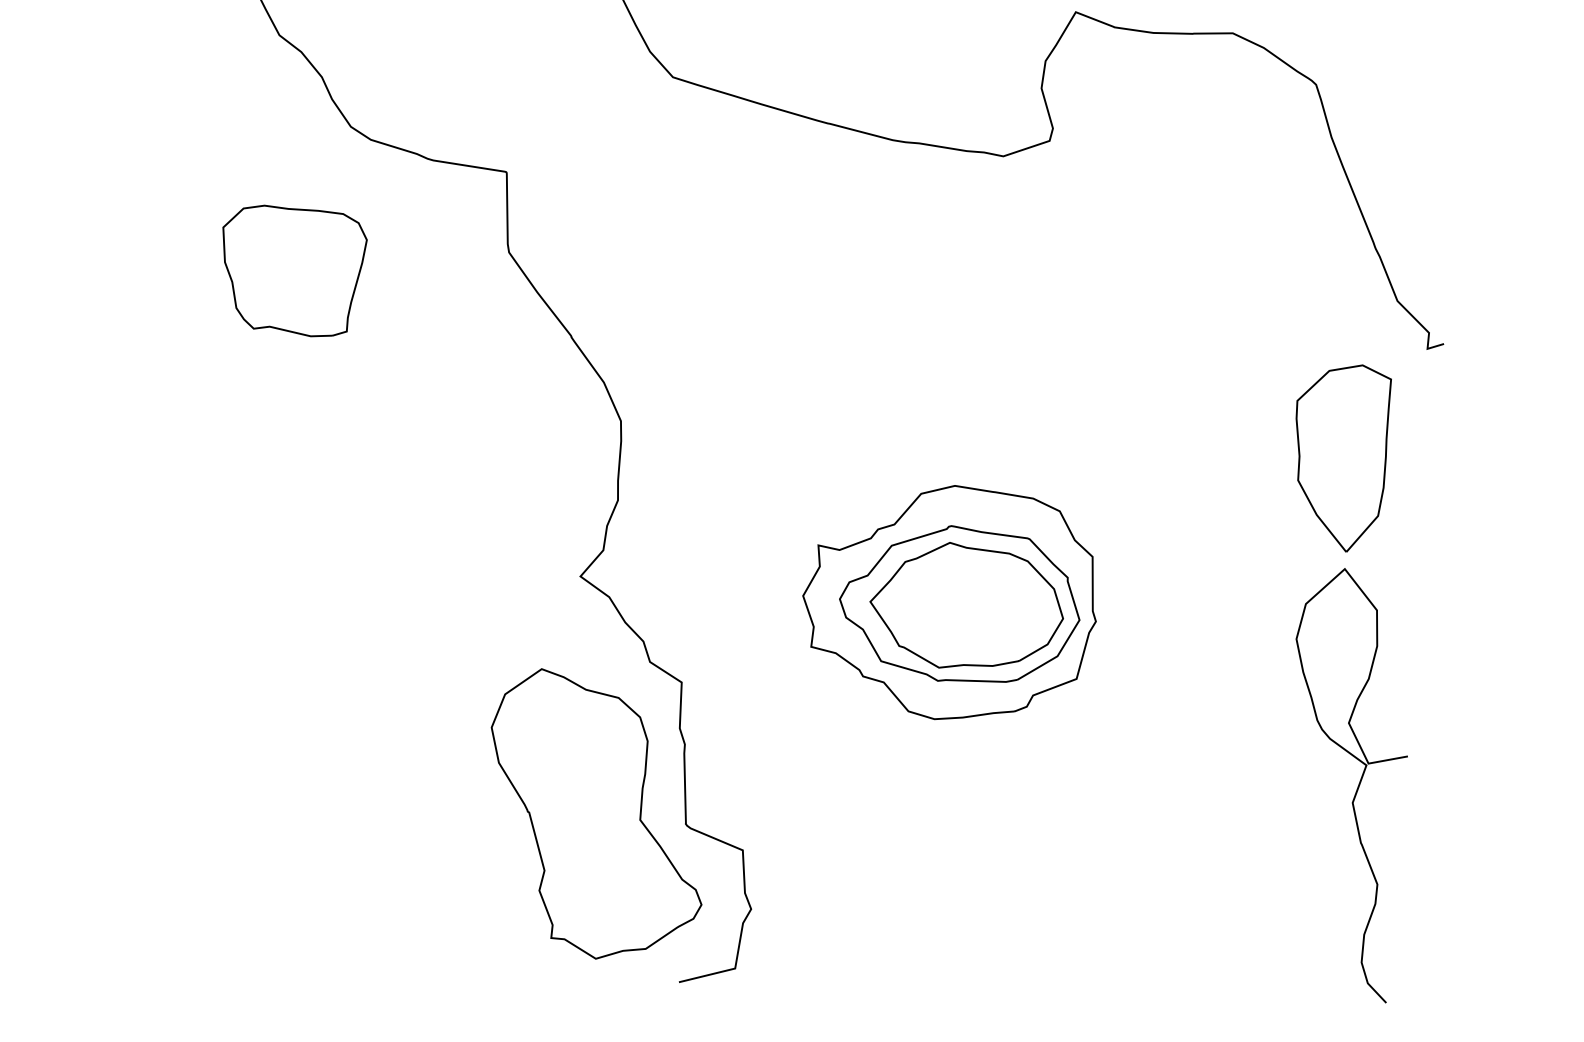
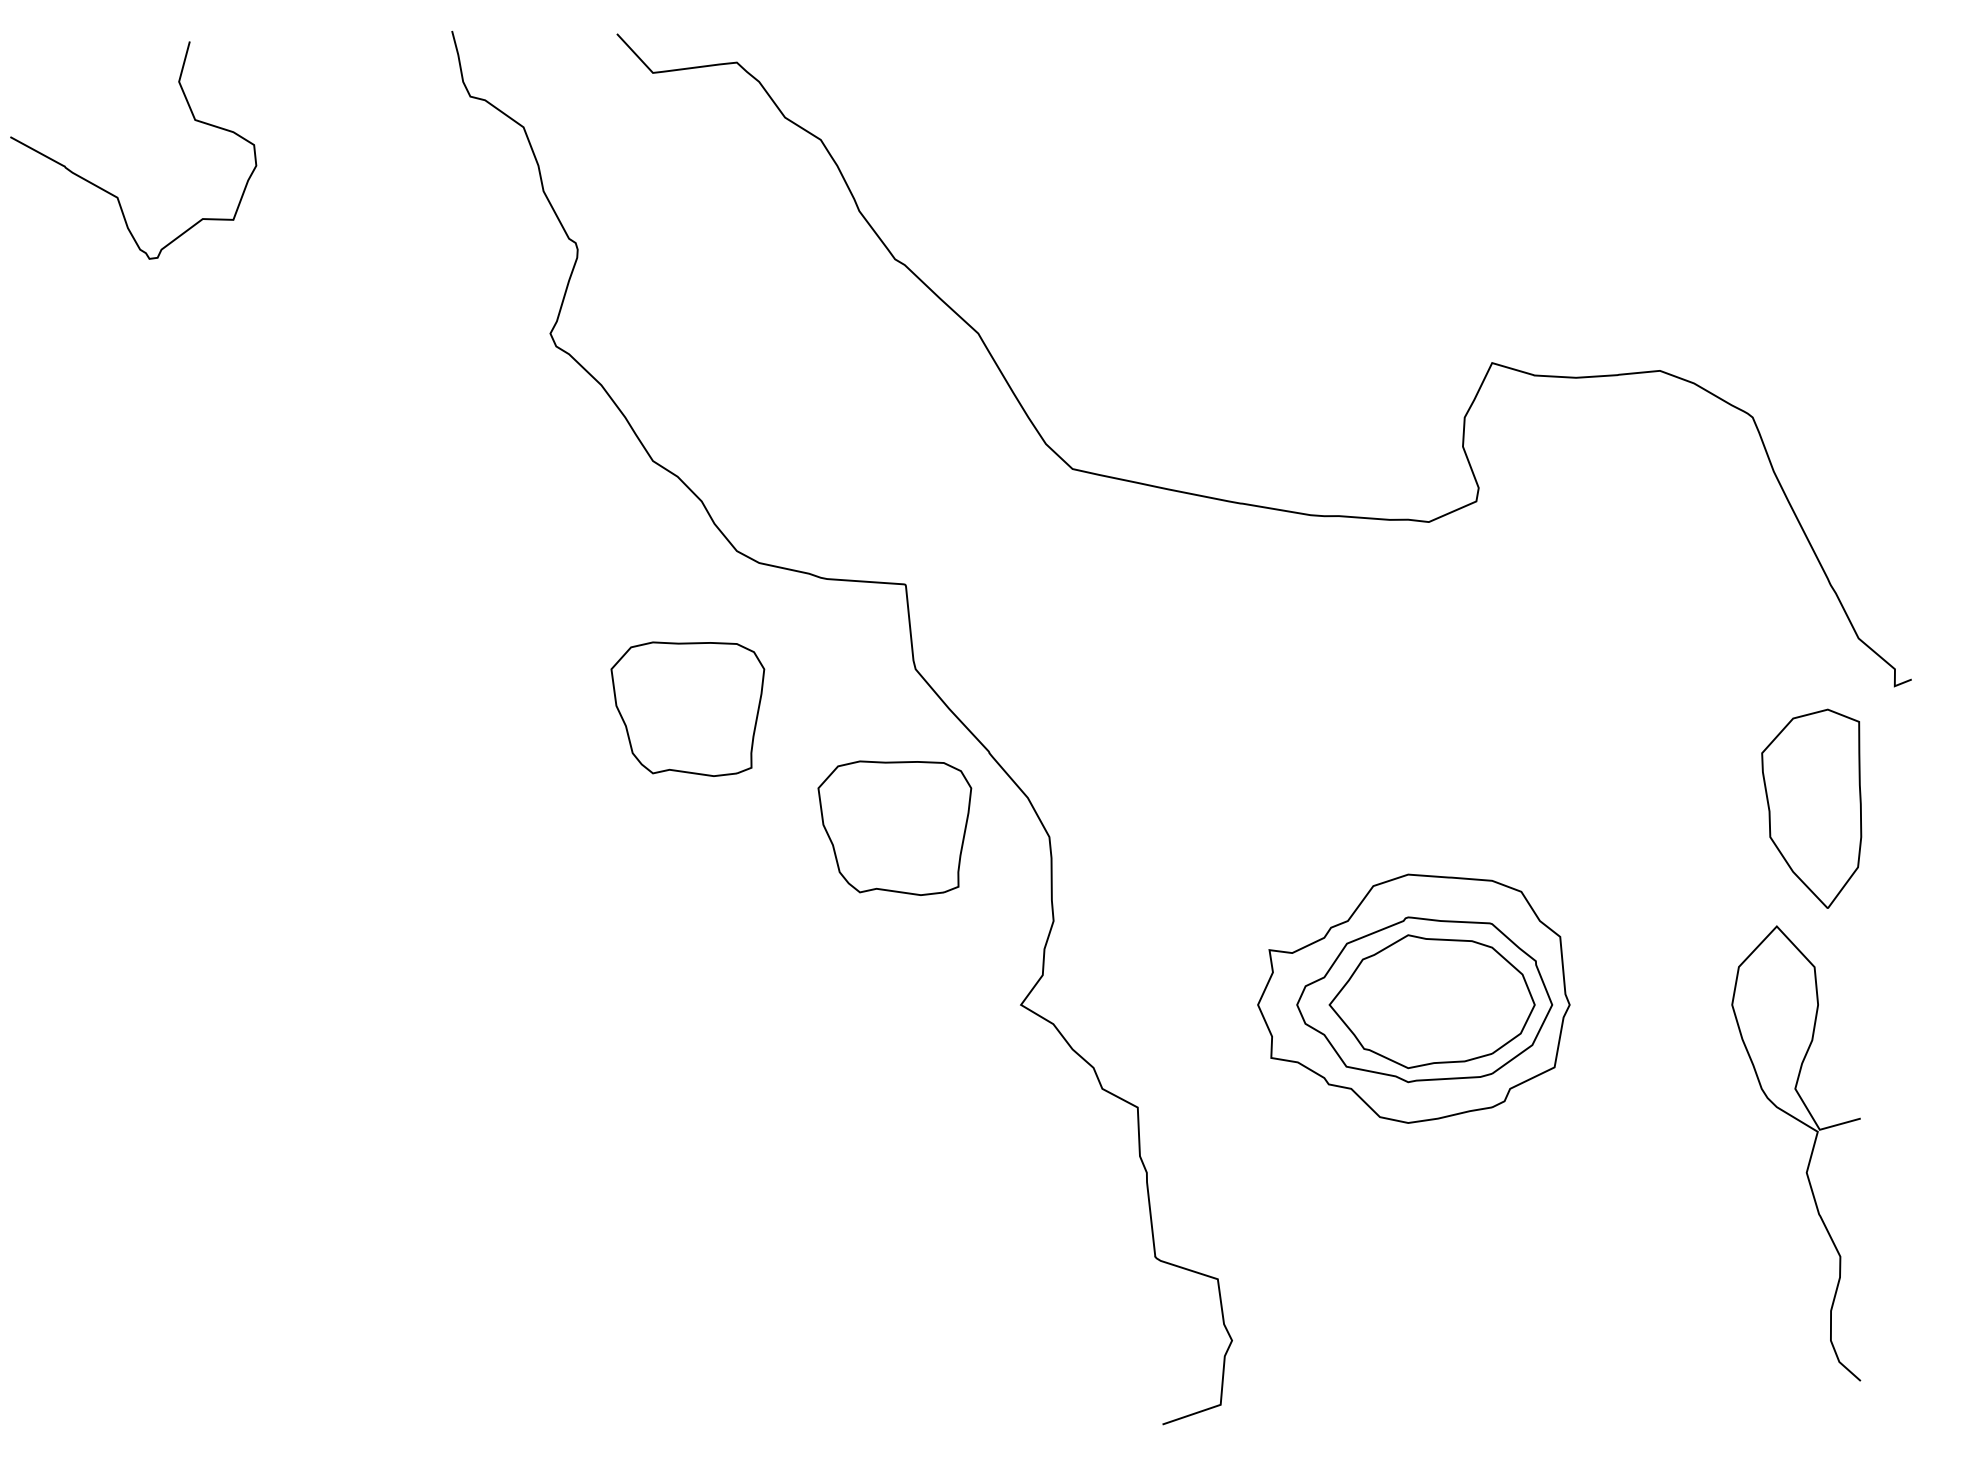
part: (476, 399) -> (894, 827), added
curve: (1356, 788) -> (1809, 1157), moved
part: (596, 816) -> (1060, 1256), removed

